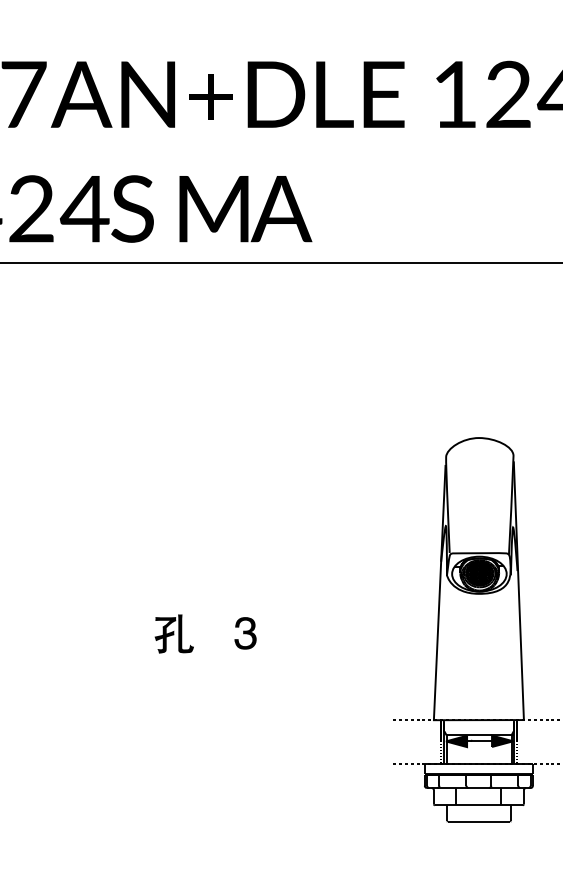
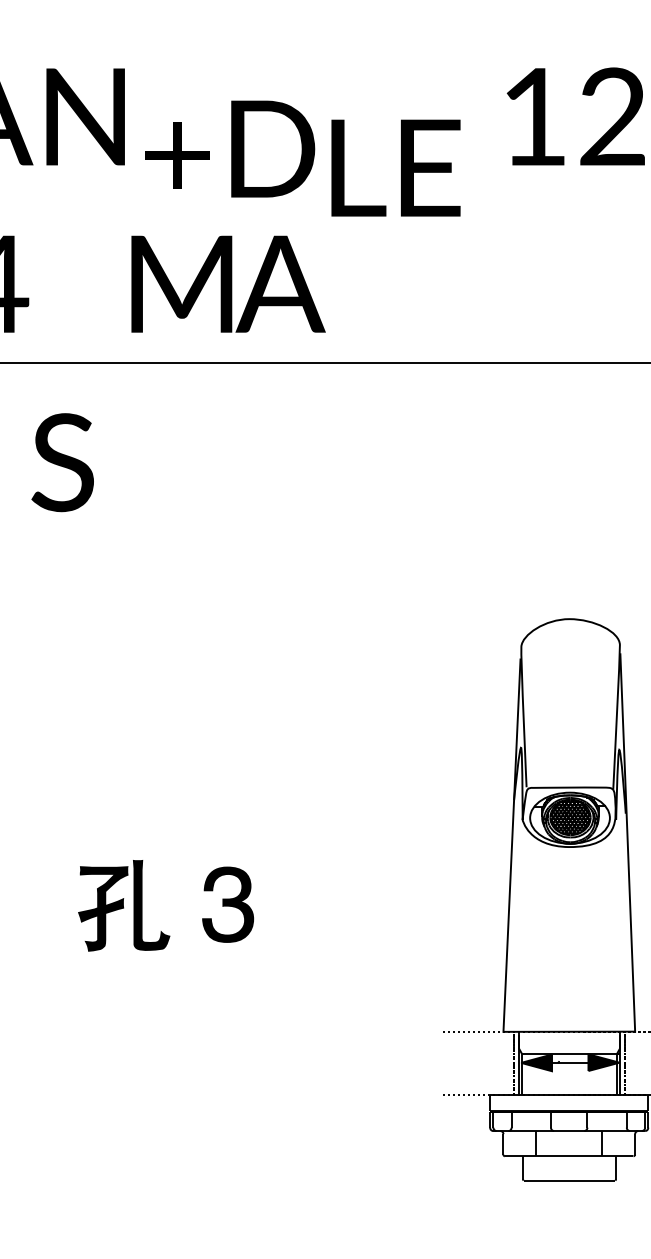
text: (276, 94) -> (273, 148), moved
text: (360, 94) -> (396, 167), moved
text: (210, 96) -> (176, 154), moved
text: (132, 208) -> (62, 461), moved
part: (173, 633) -> (122, 905), size x1.6
part: (245, 633) -> (227, 905), size x1.6

